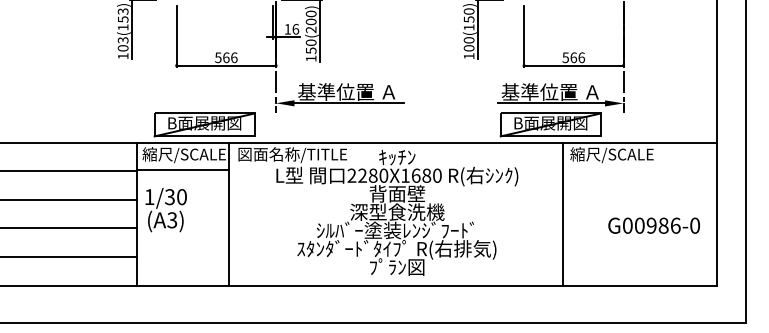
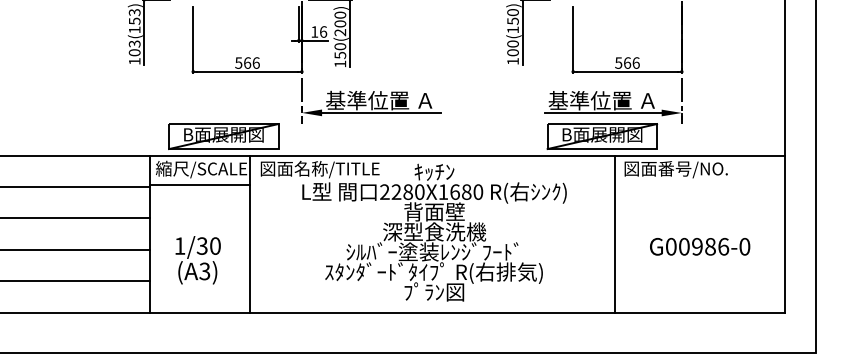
text: (617, 155) -> (675, 169), 縮尺/SCALE -> 図面番号/NO.
text: (165, 210) -> (197, 260), moved
text: (653, 225) -> (699, 246), moved

